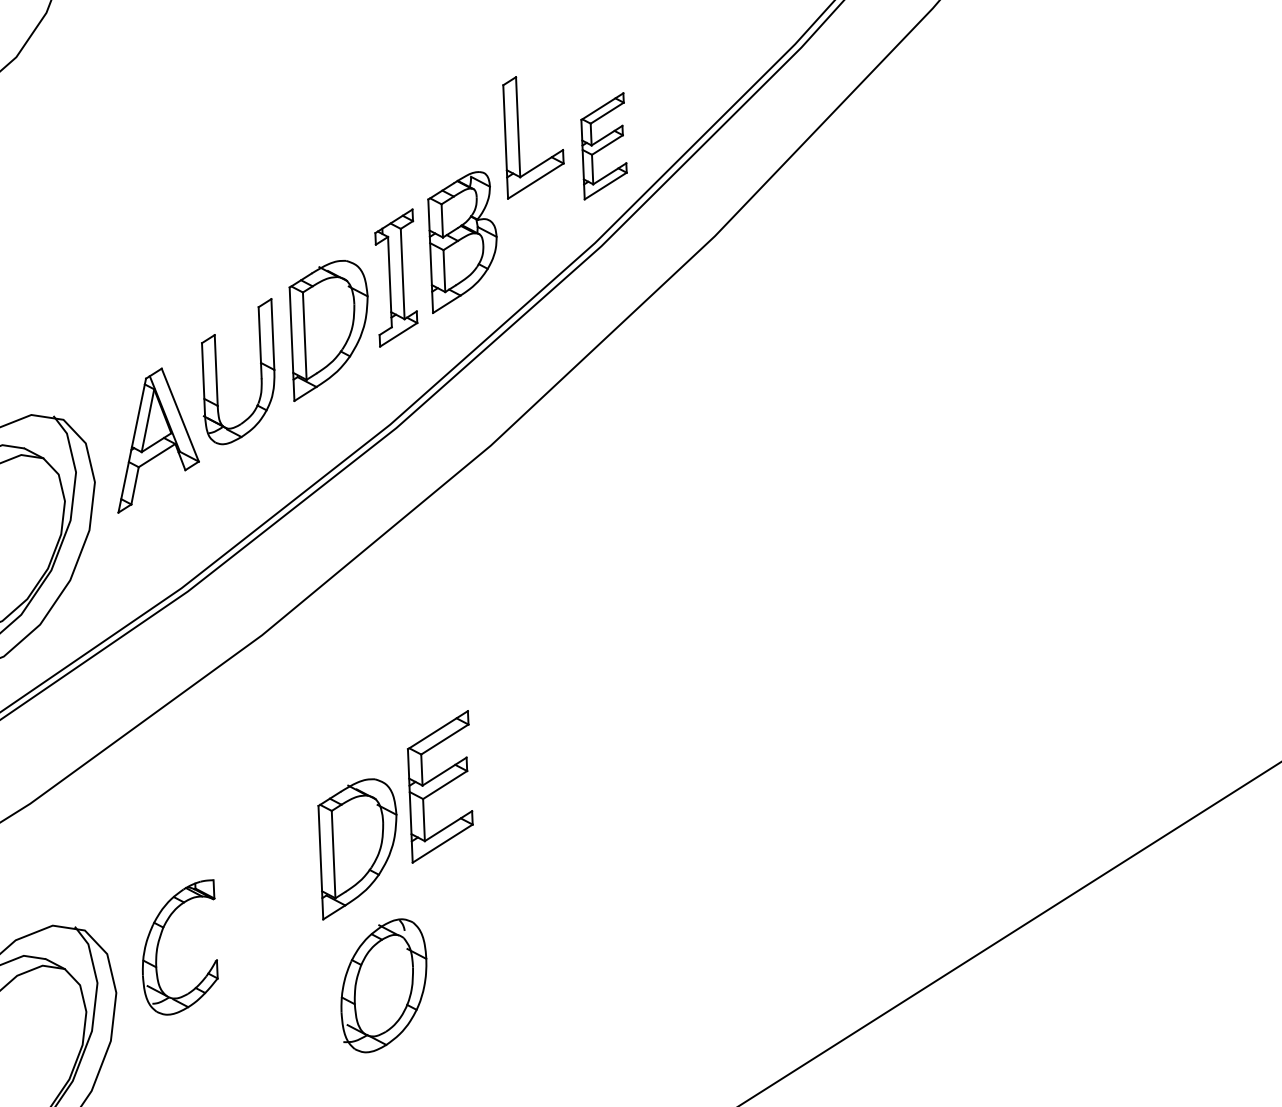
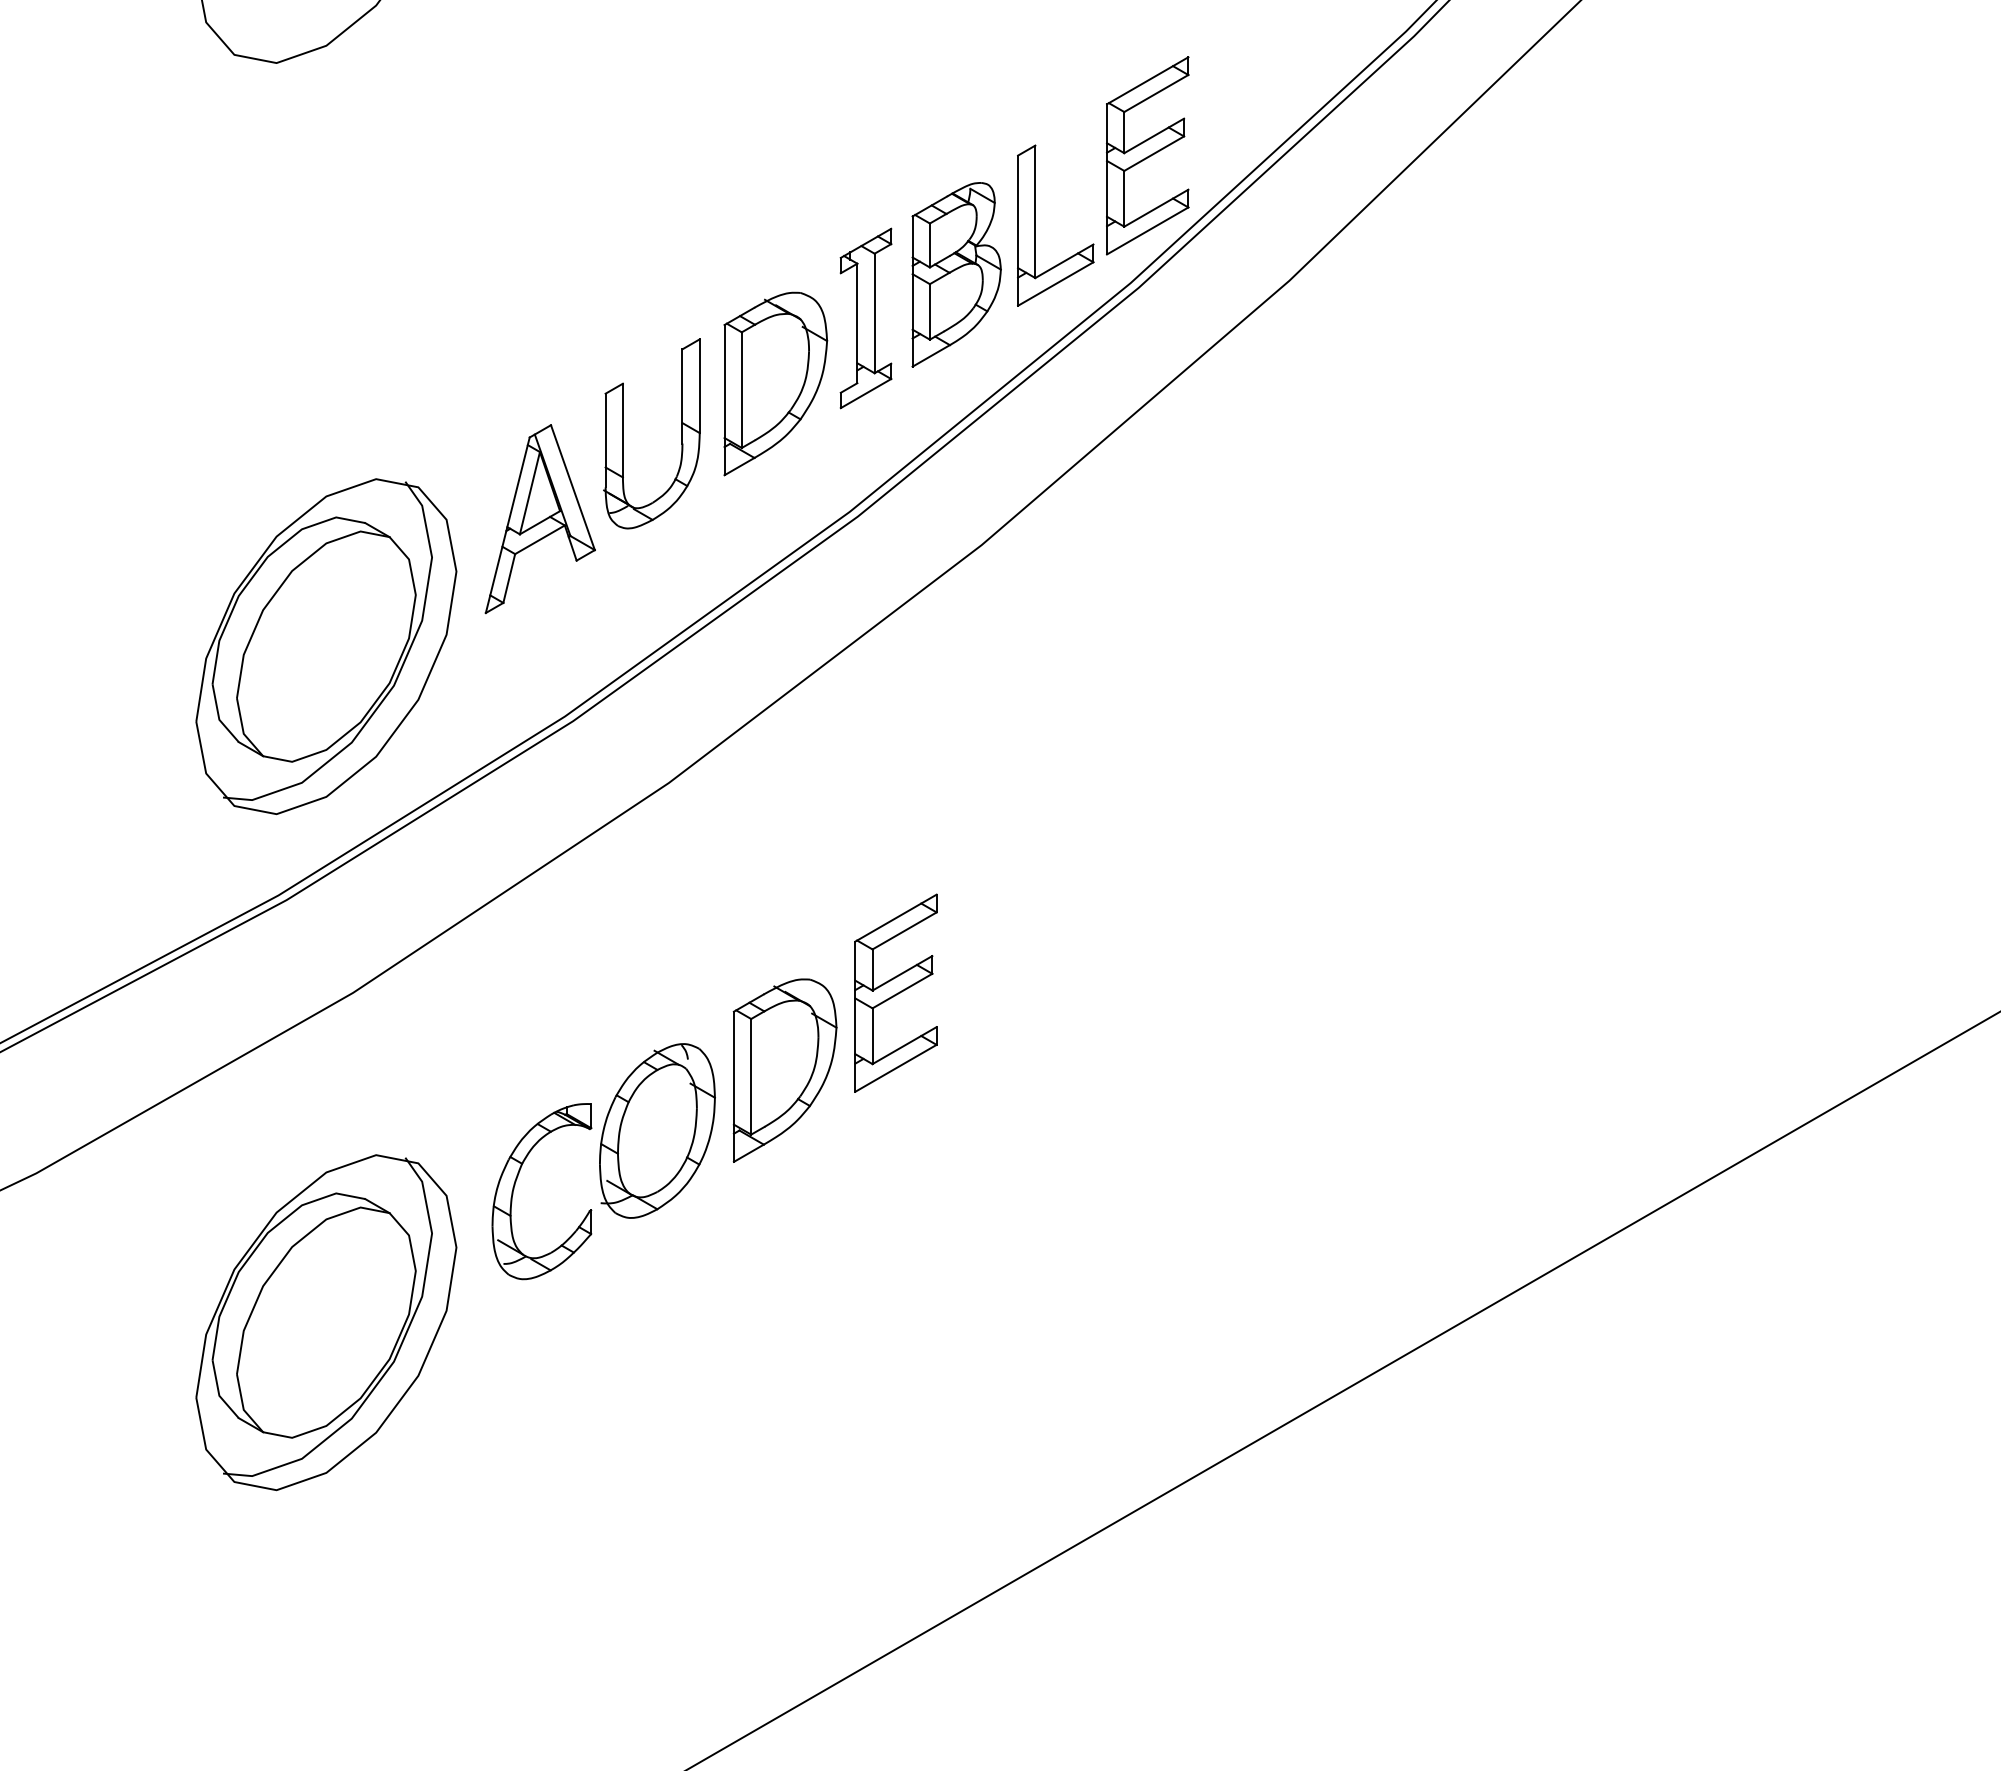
part: (518, 137) -> (1035, 225), moved
part: (603, 146) -> (1147, 155), size x1.43
part: (383, 985) -> (657, 1130), moved

